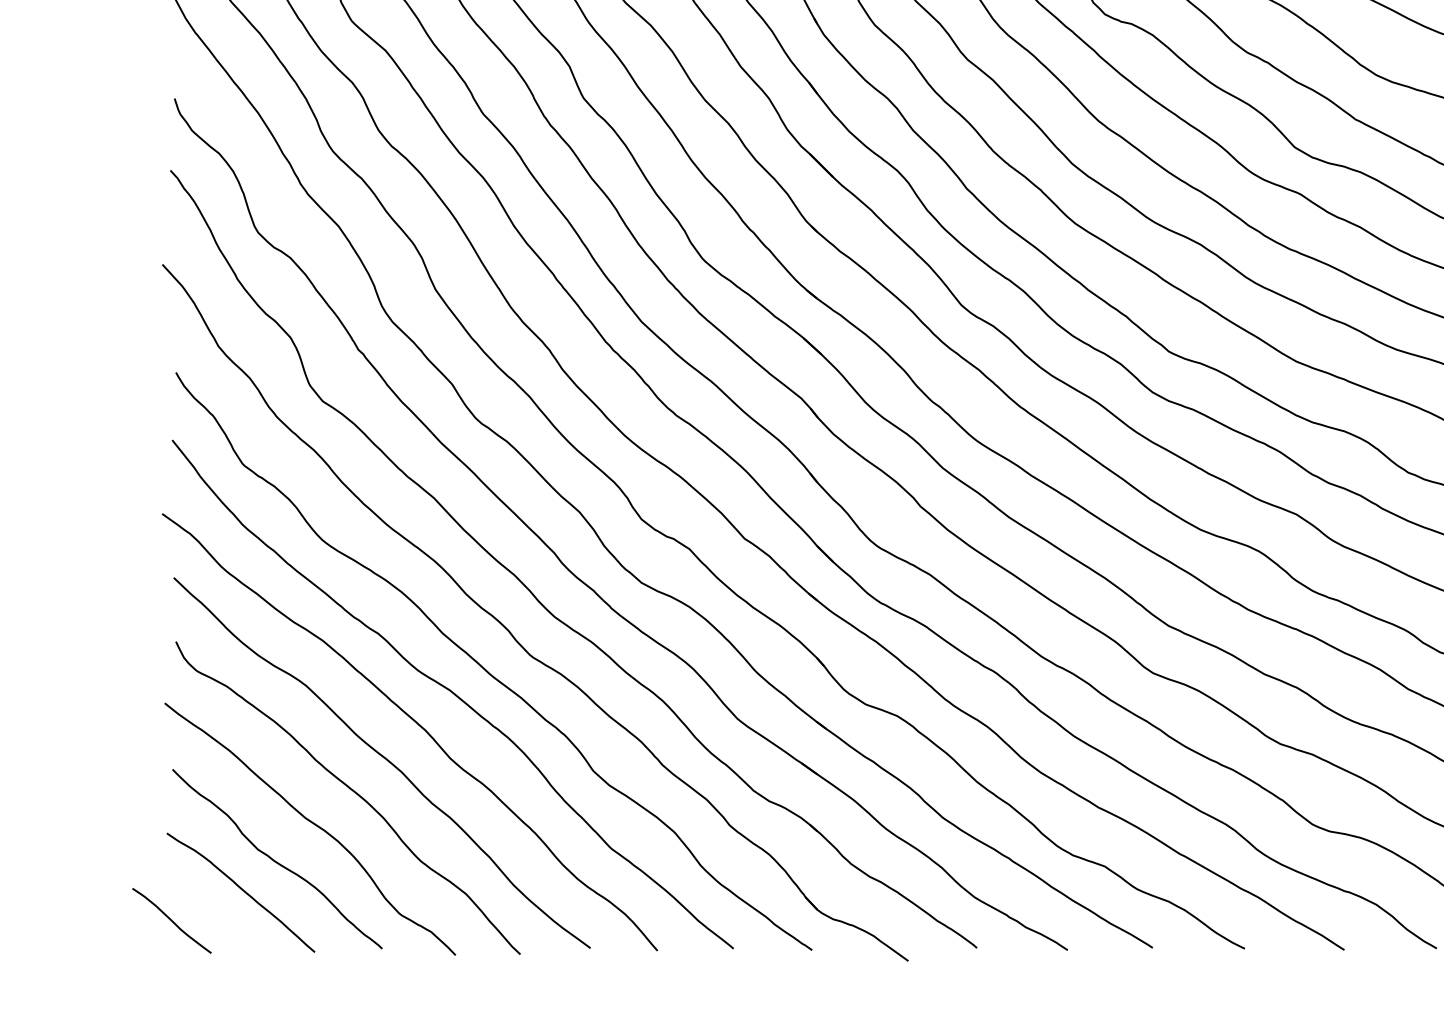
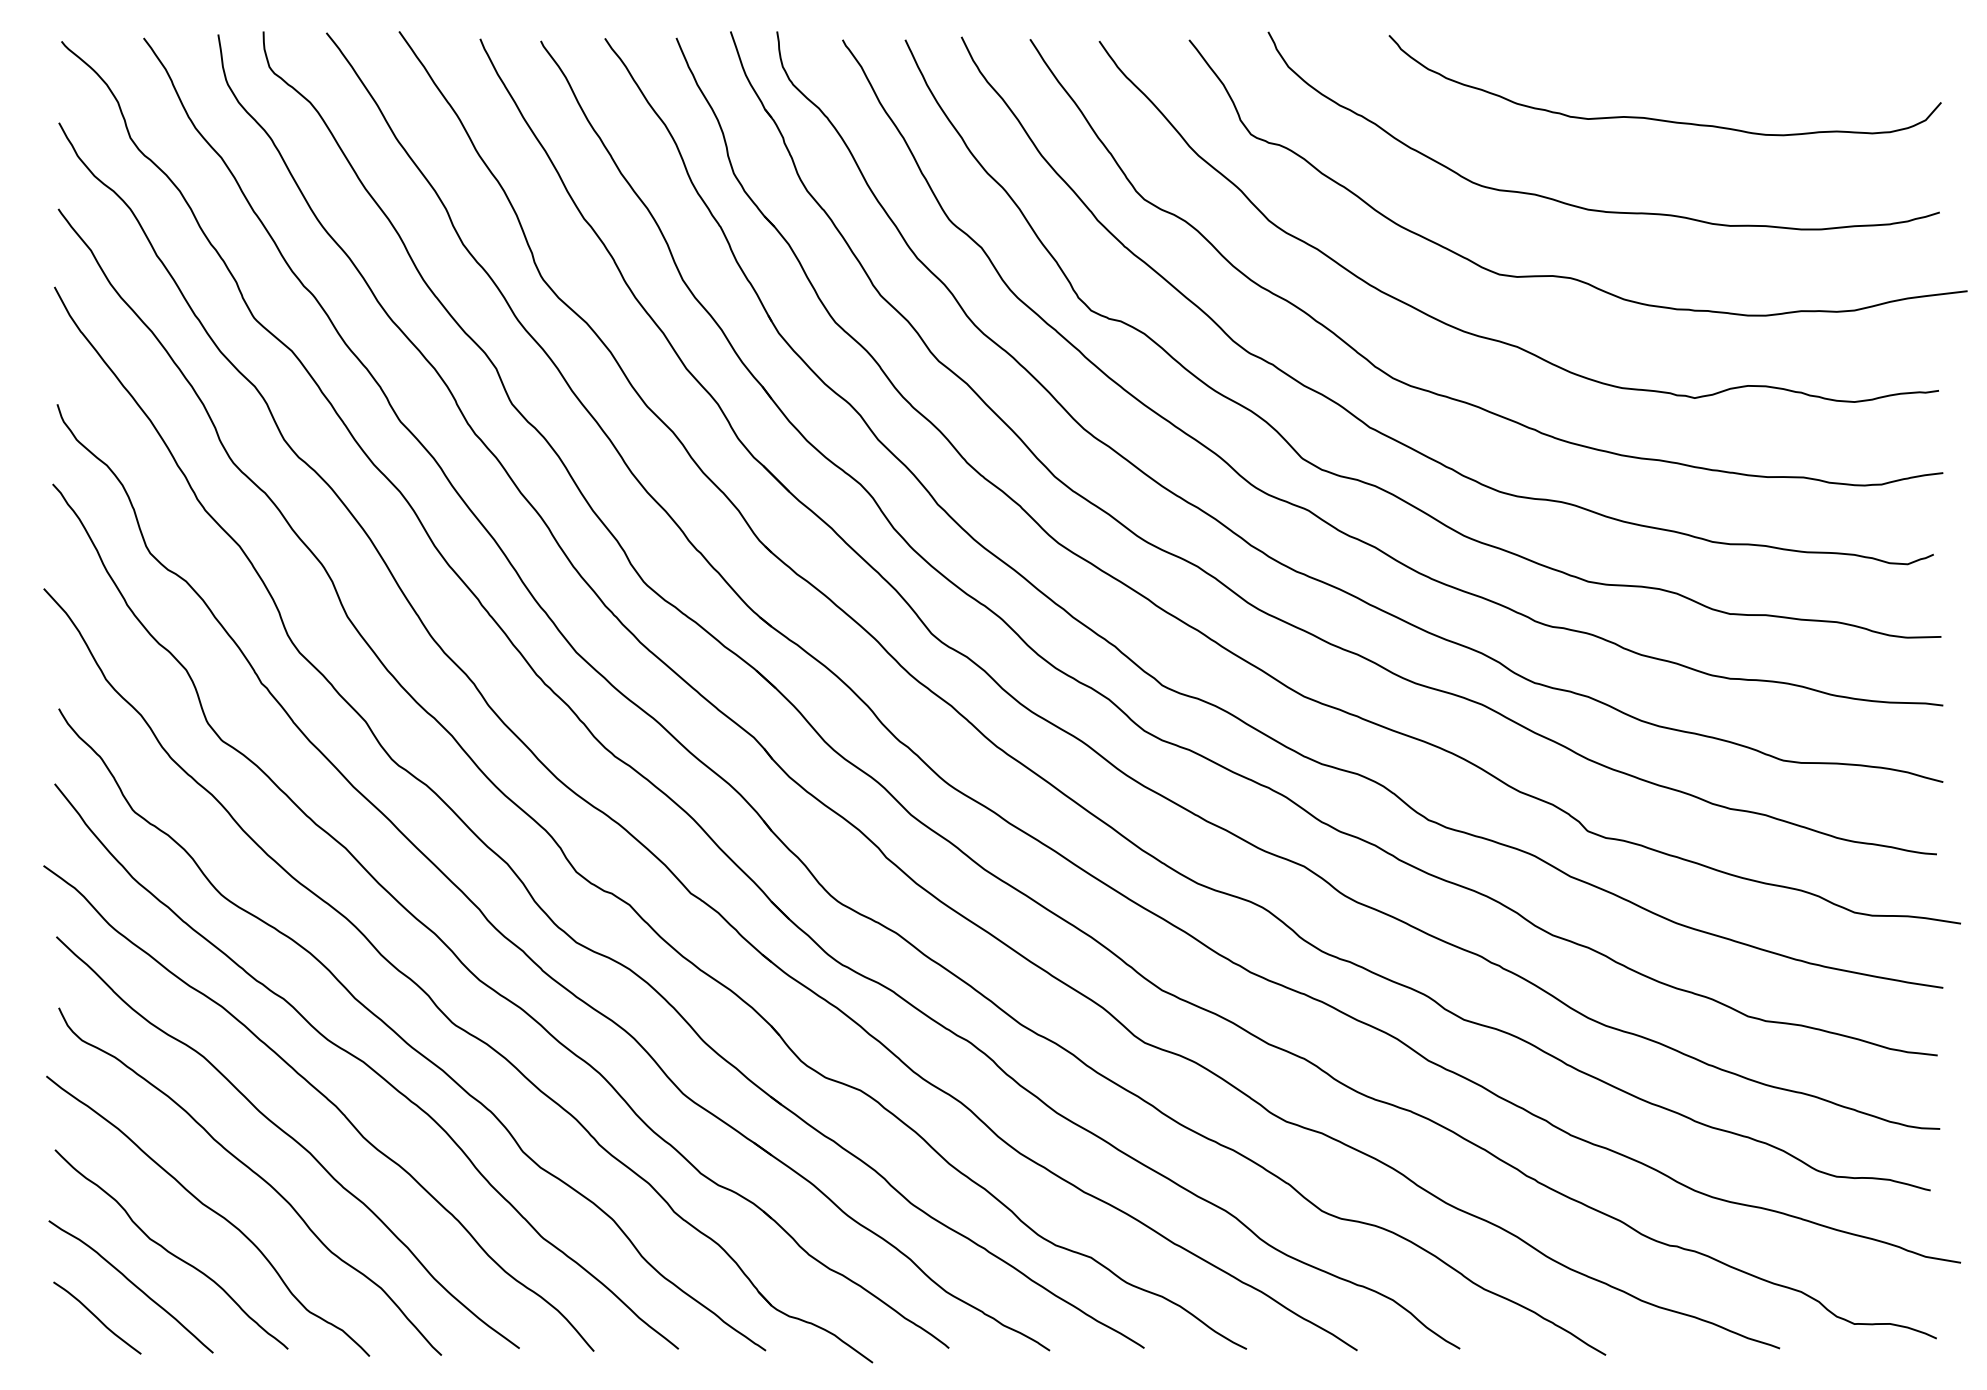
curve: (172, 920) -> (97, 1317), moved

